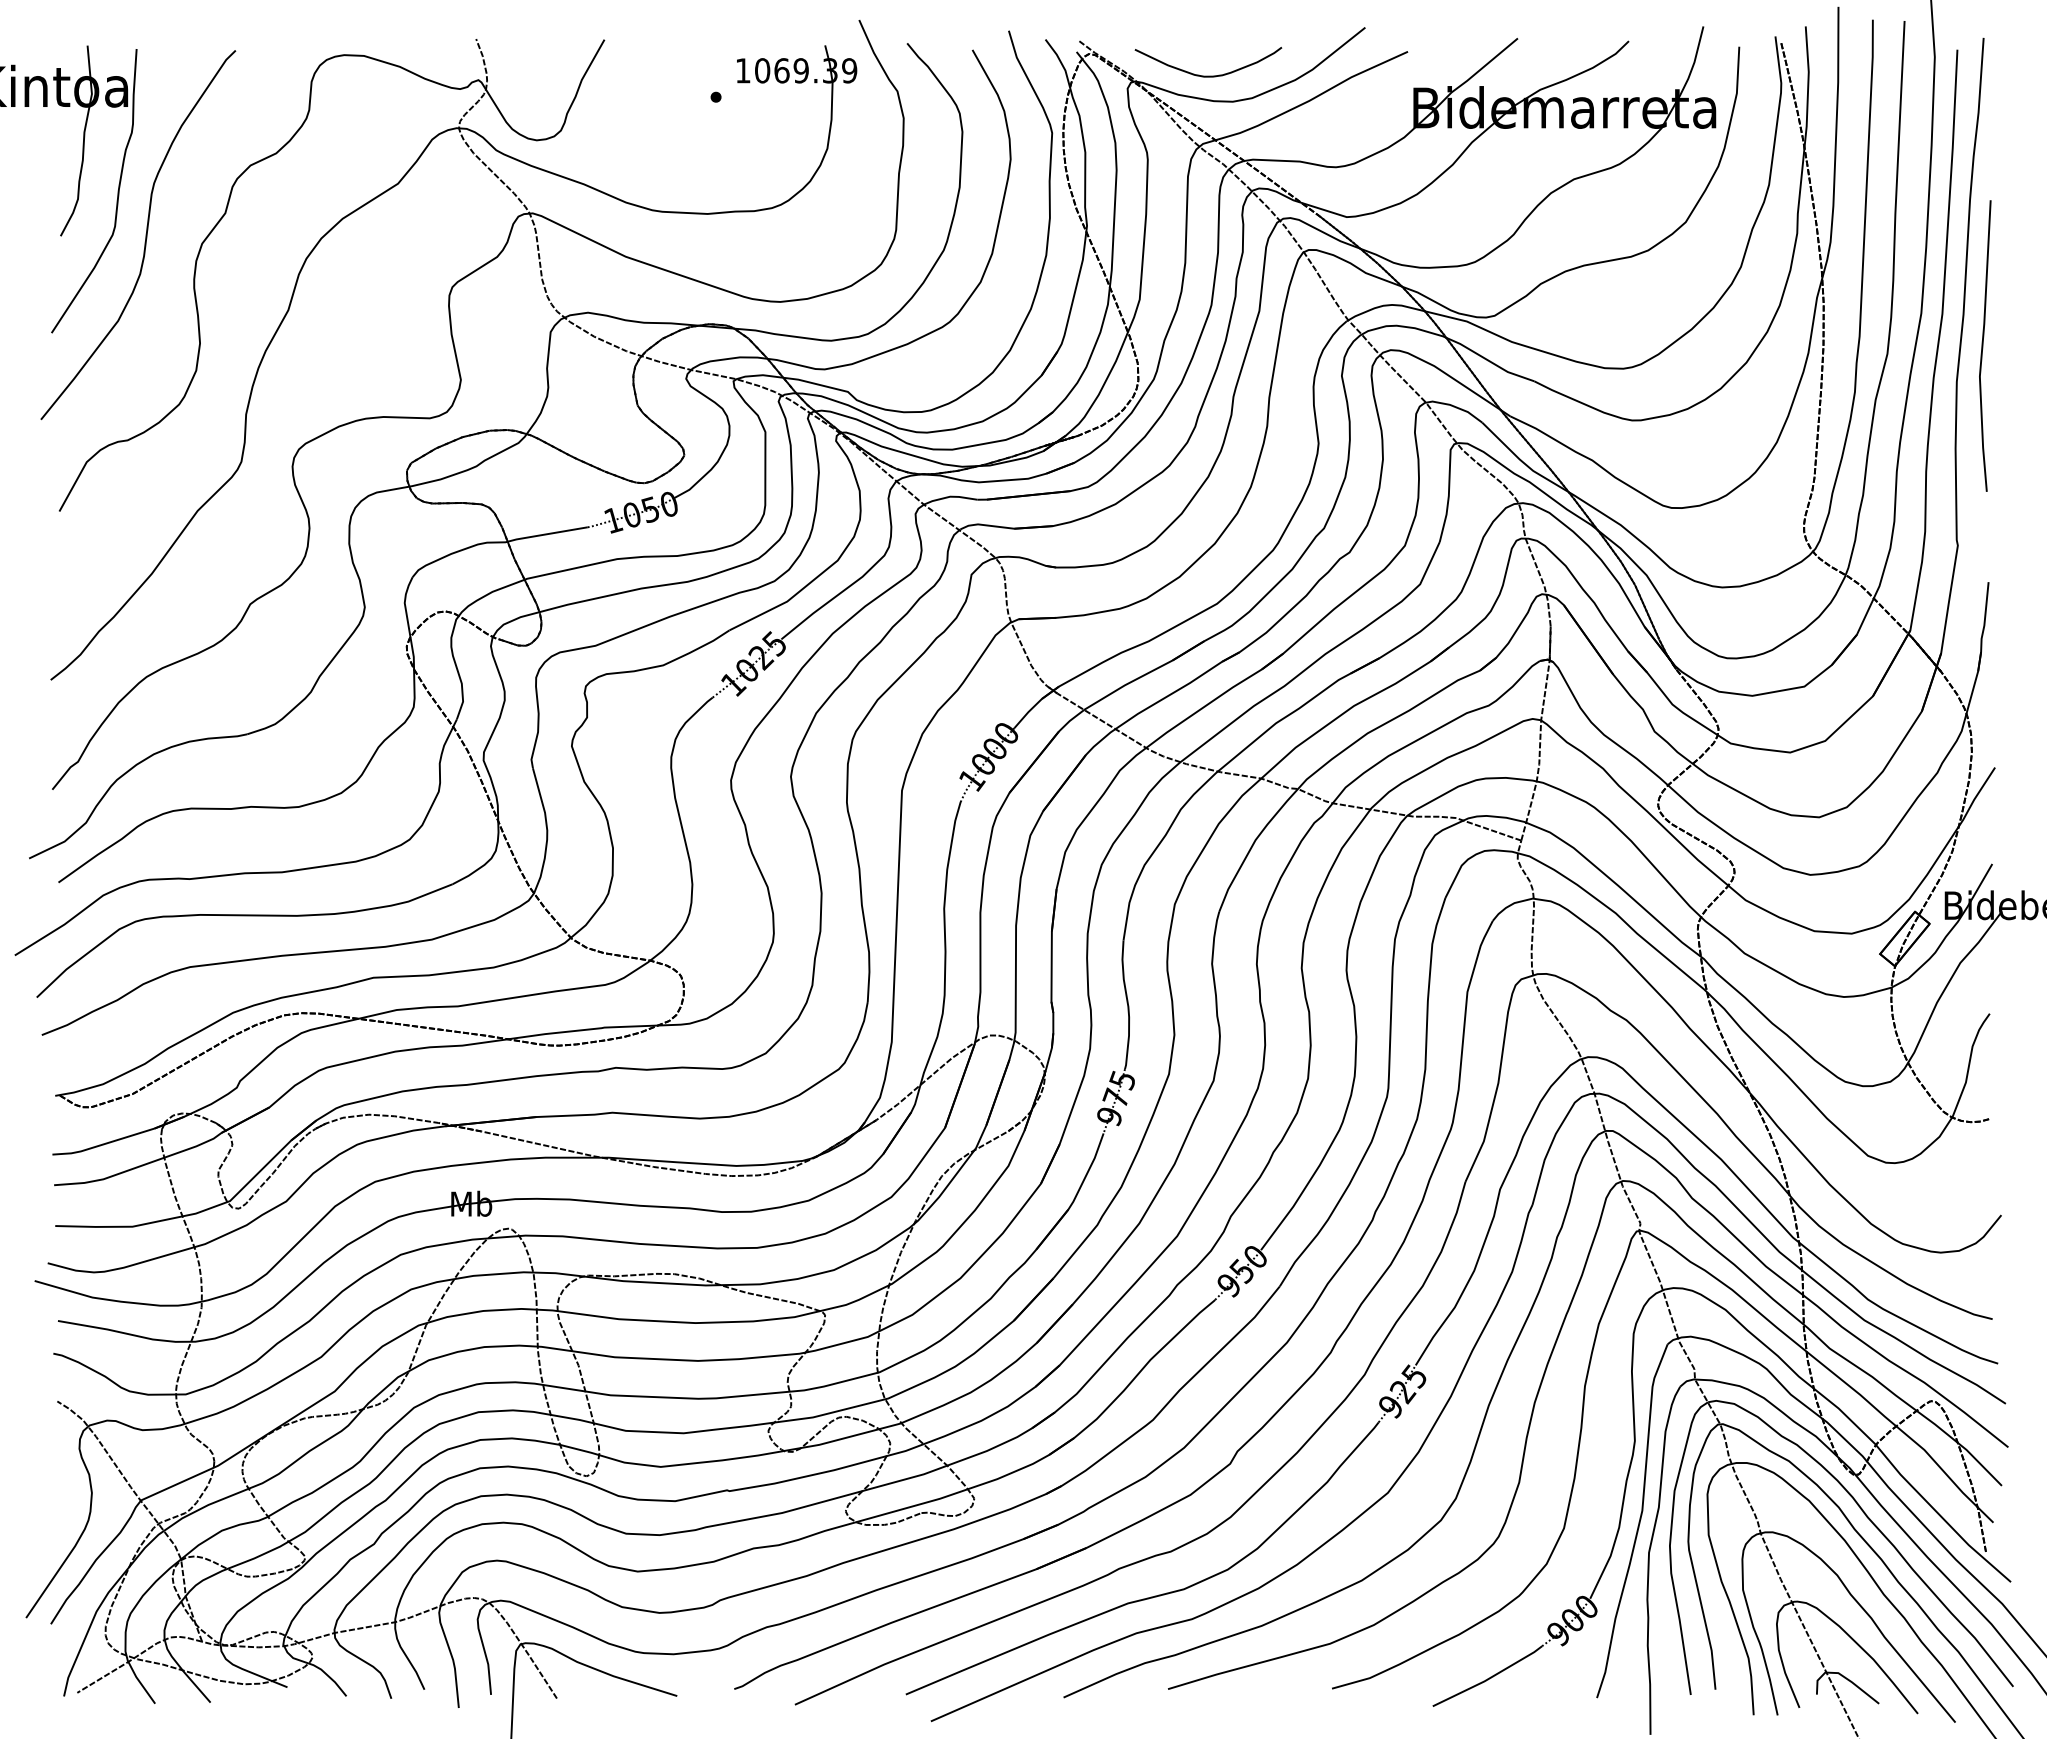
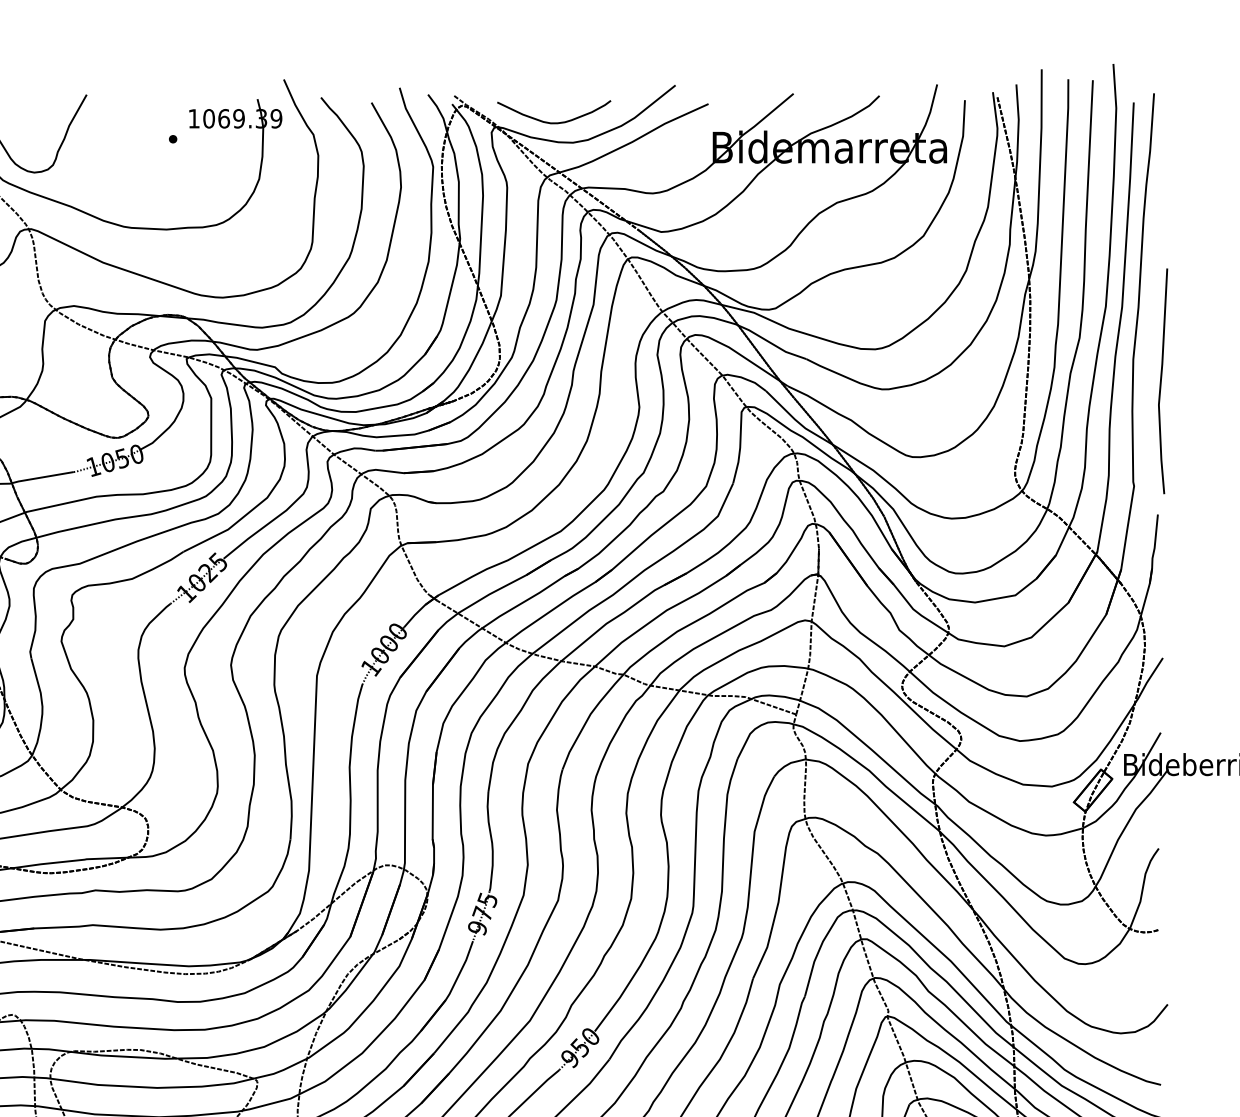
line: (1983, 345) -> (1161, 380), moved

